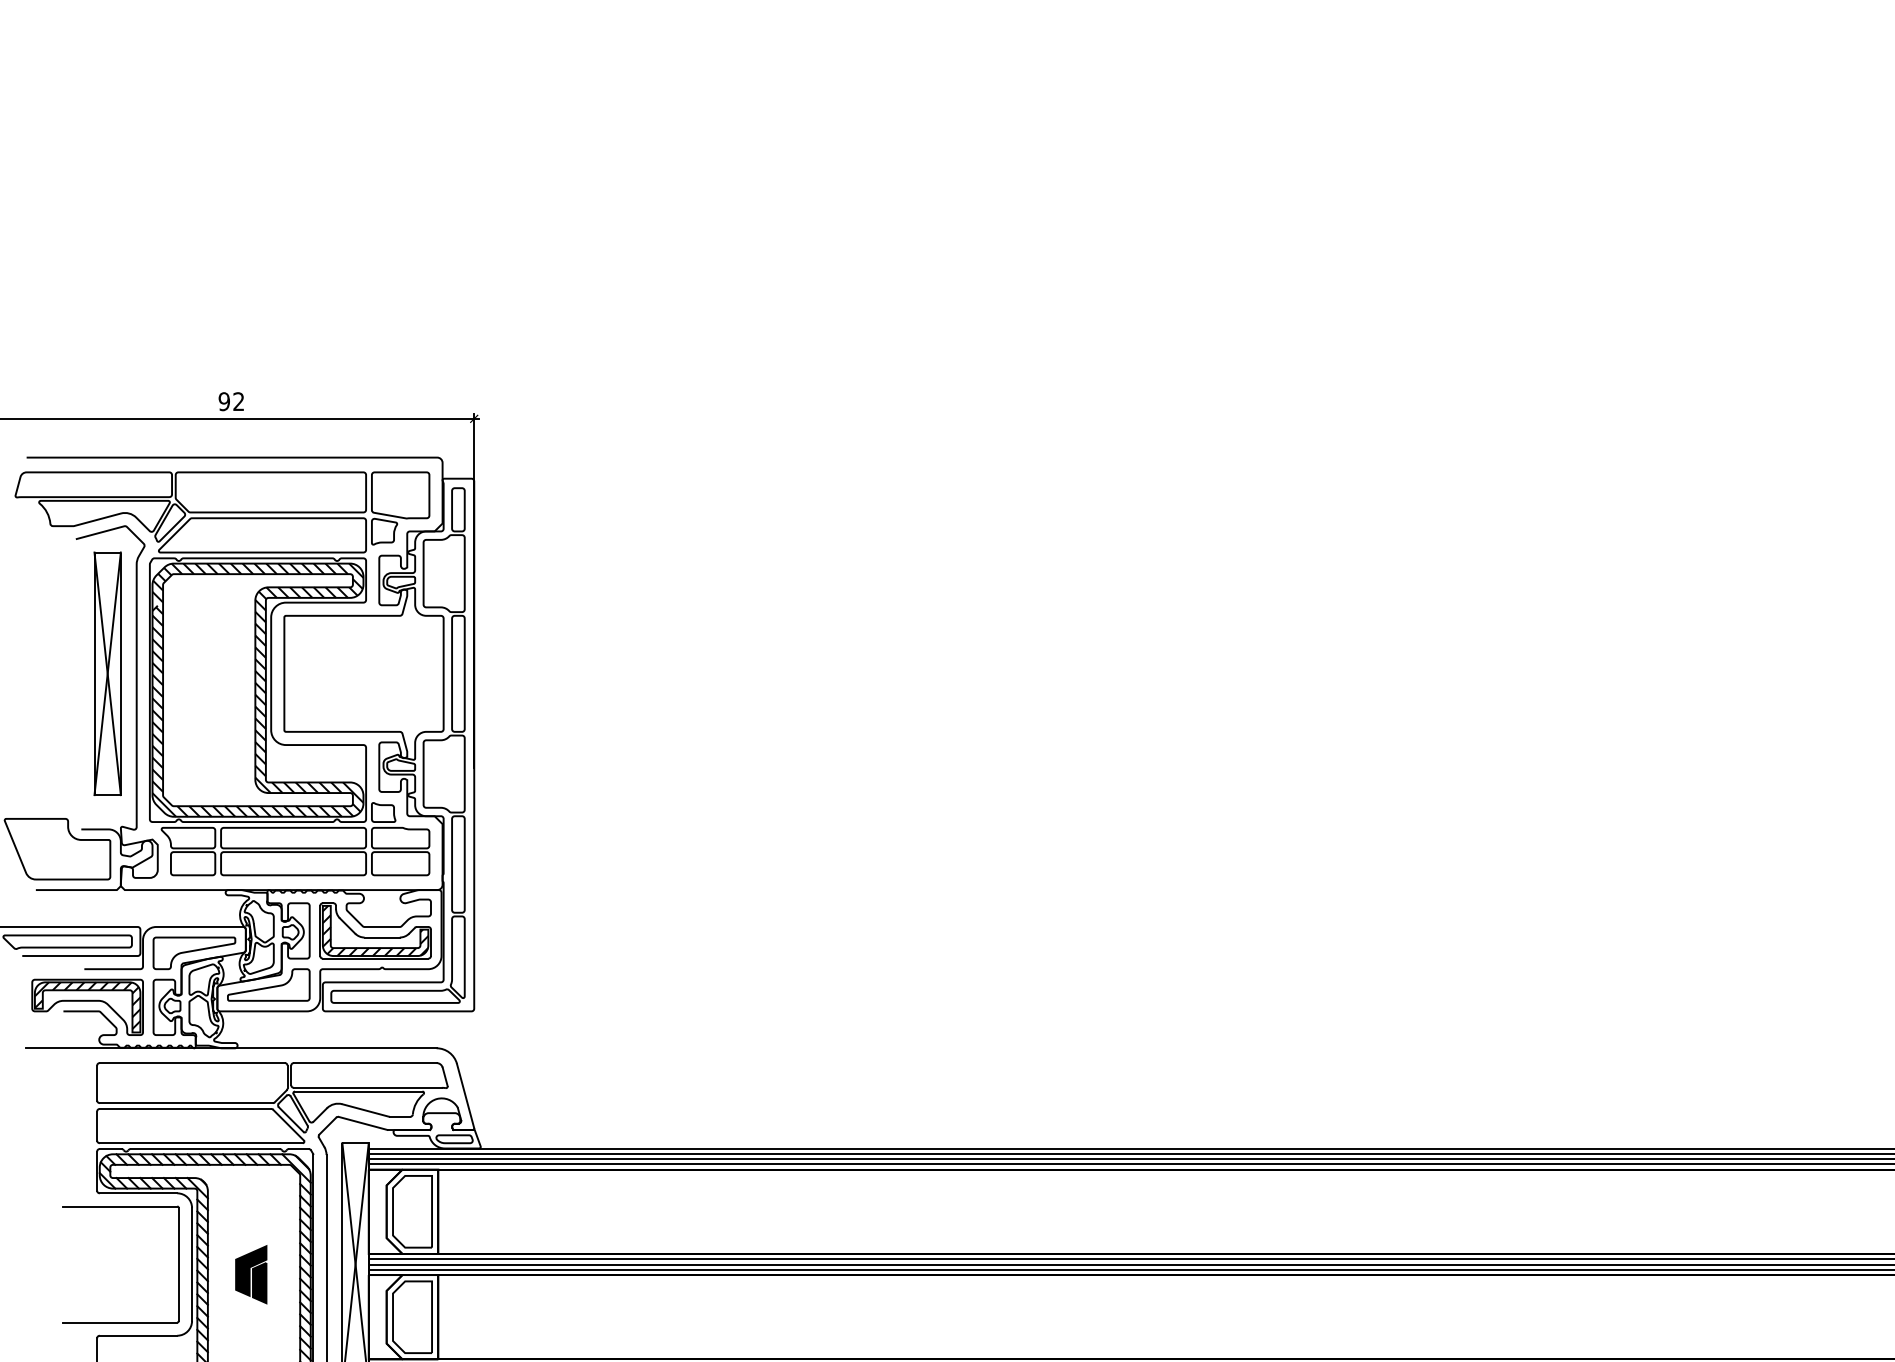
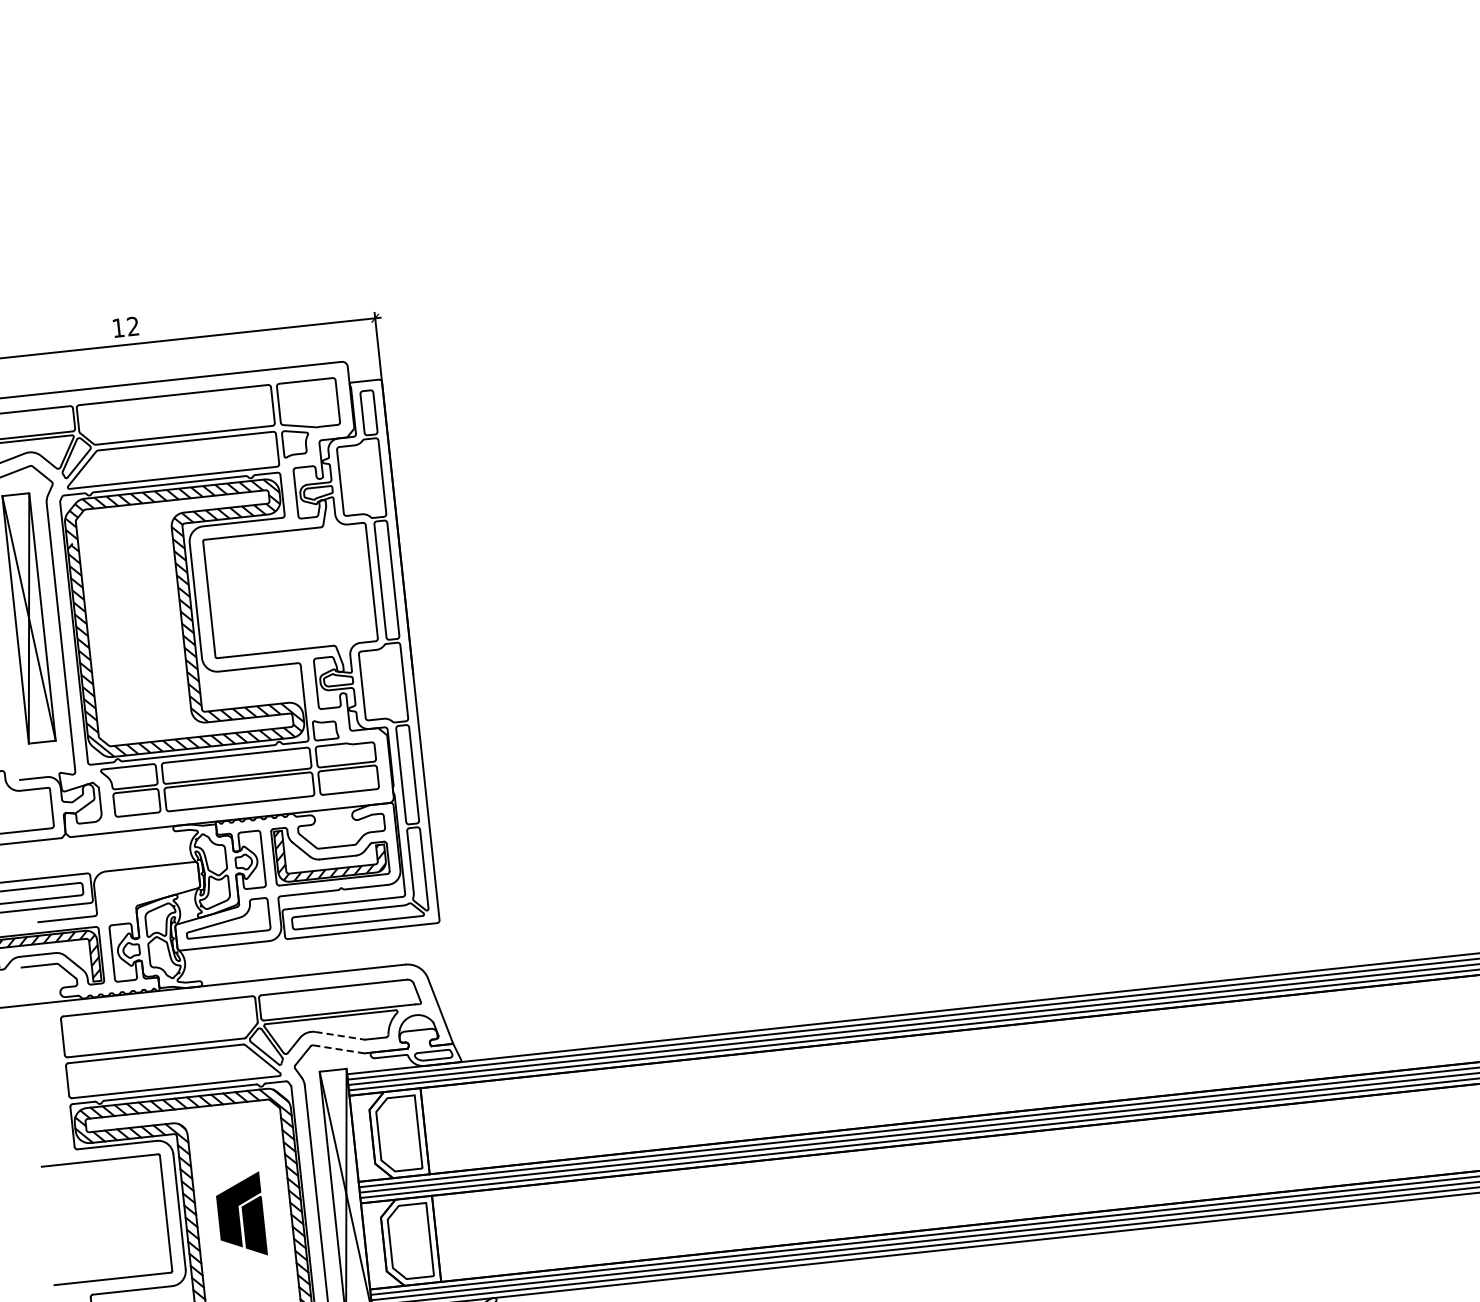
text: (223, 401) -> (117, 327), 92 -> 12
part: (194, 953) -> (148, 894), removed
line: (366, 1110) -> (340, 1035), solid -> dashed
line: (363, 1123) -> (339, 1049), solid -> dashed
part: (251, 1274) -> (241, 1215), size x1.4

